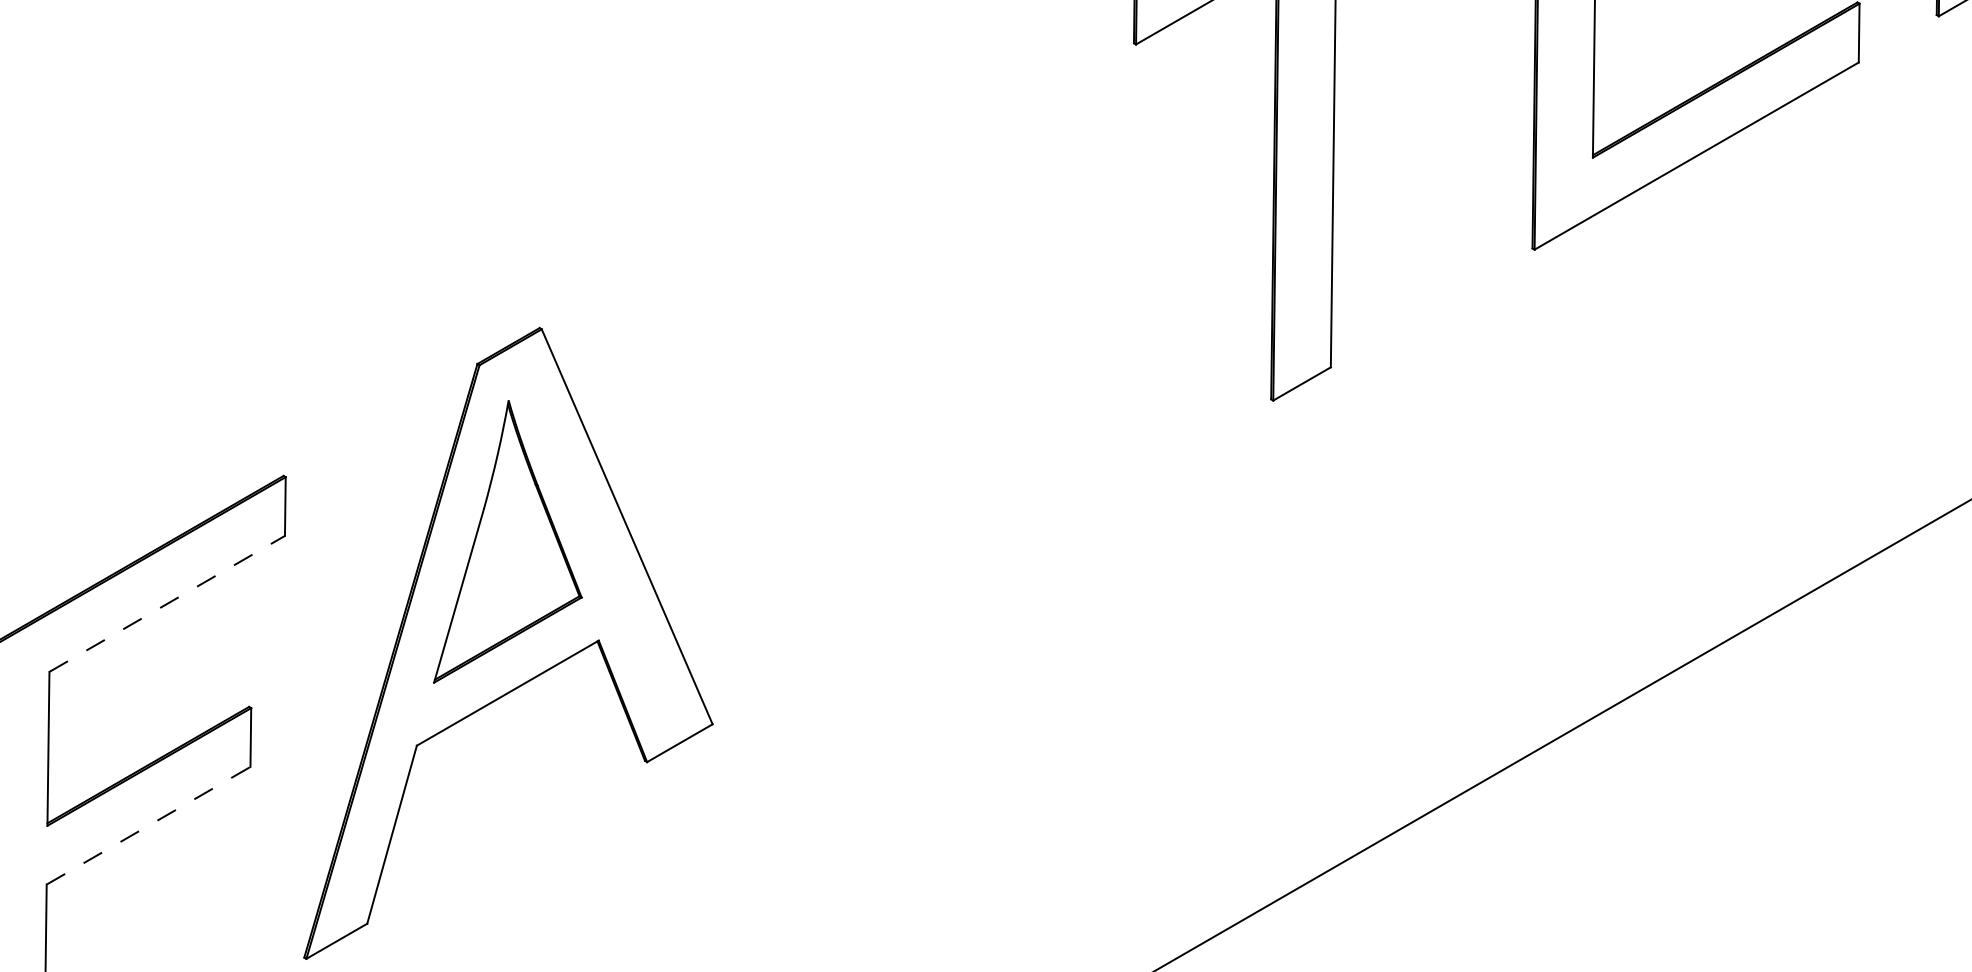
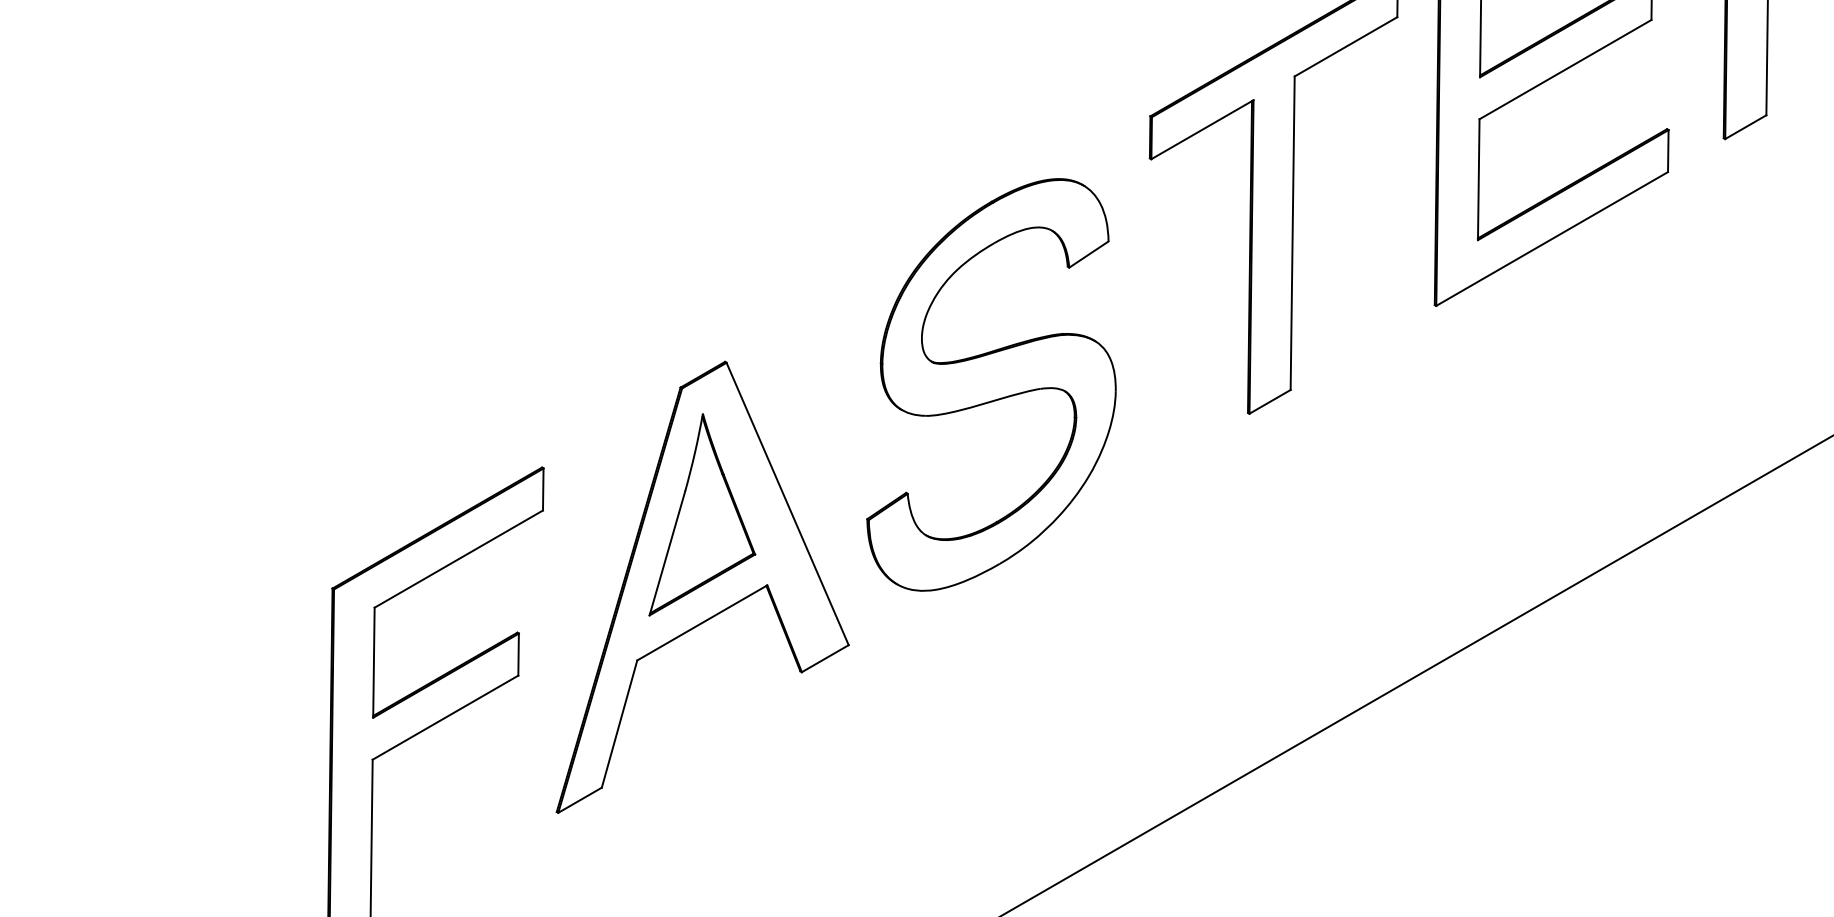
part: (912, 359) -> (991, 384), added
line: (168, 603) -> (459, 558), dashed -> solid
line: (148, 825) -> (445, 717), dashed -> solid

